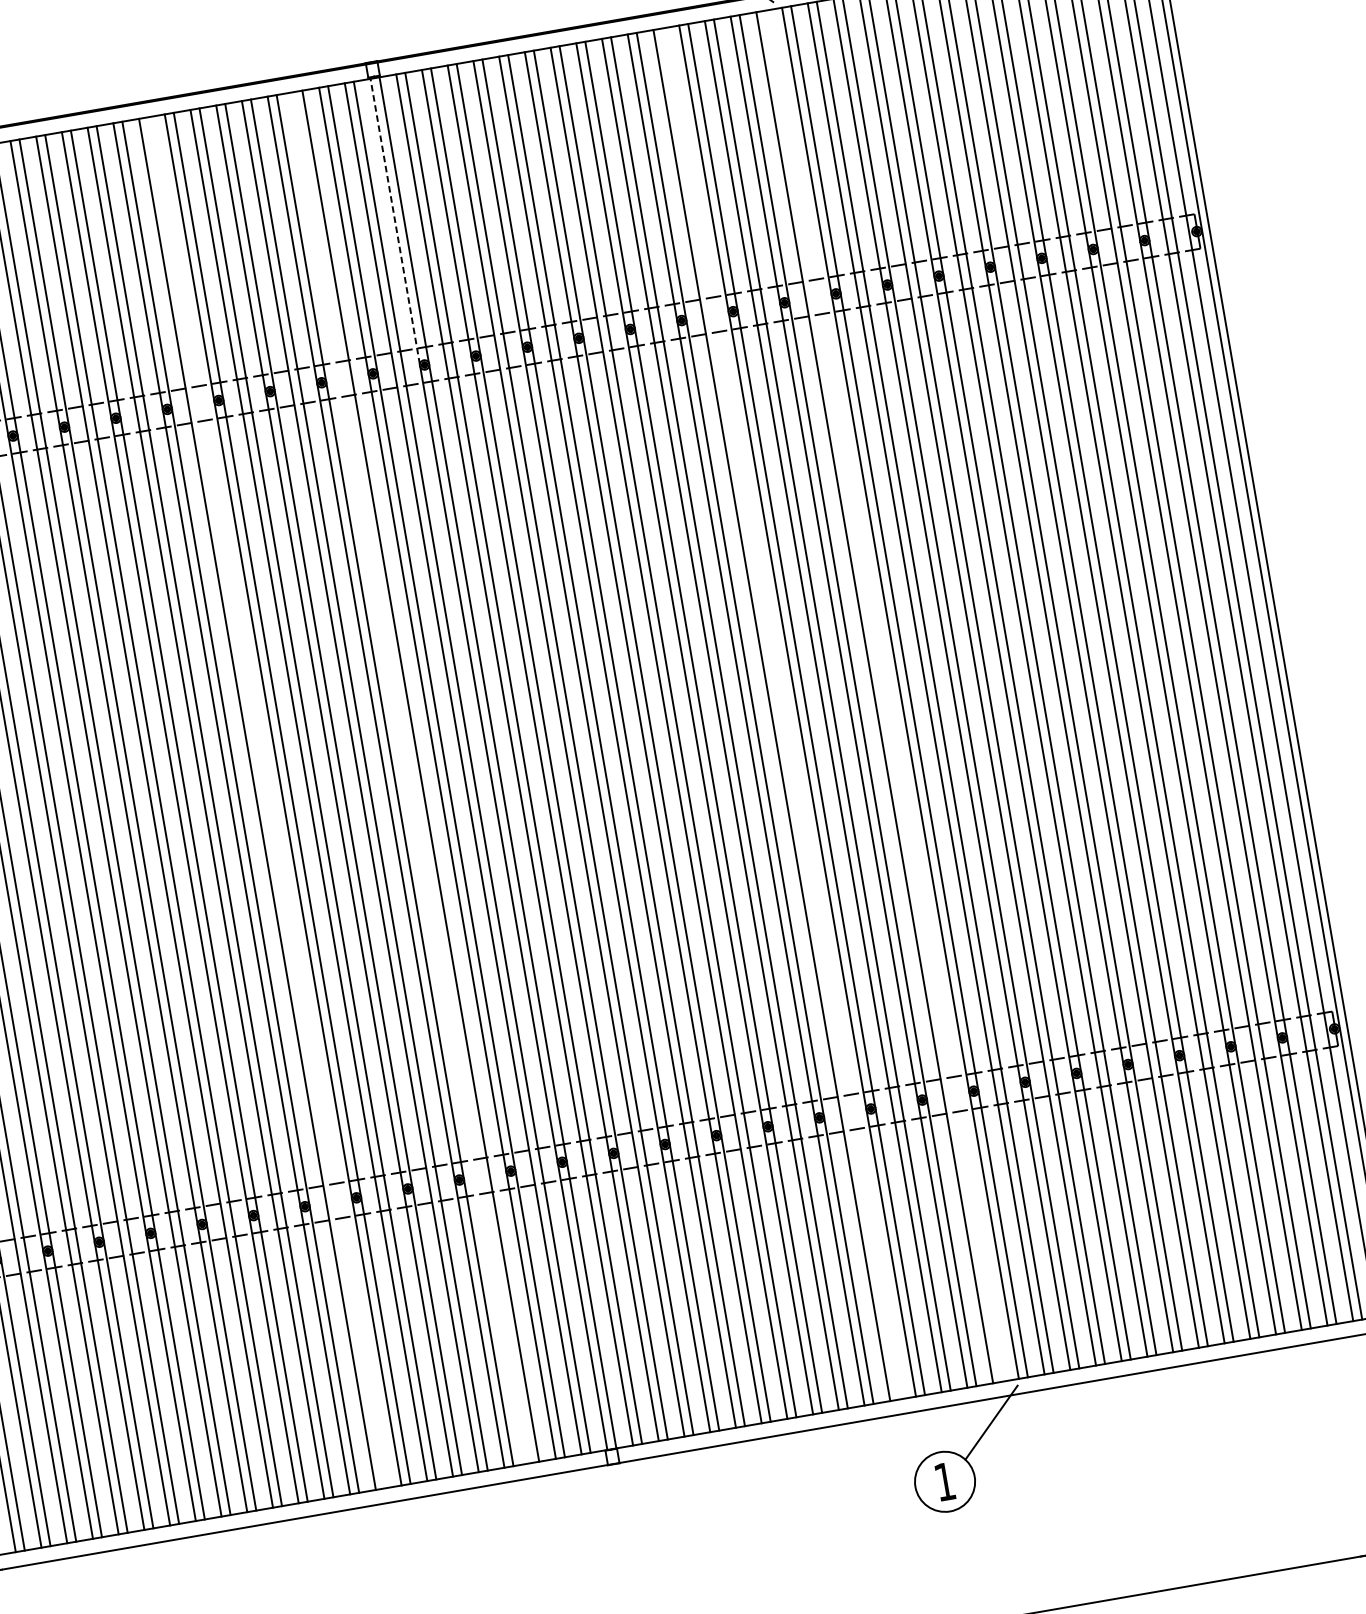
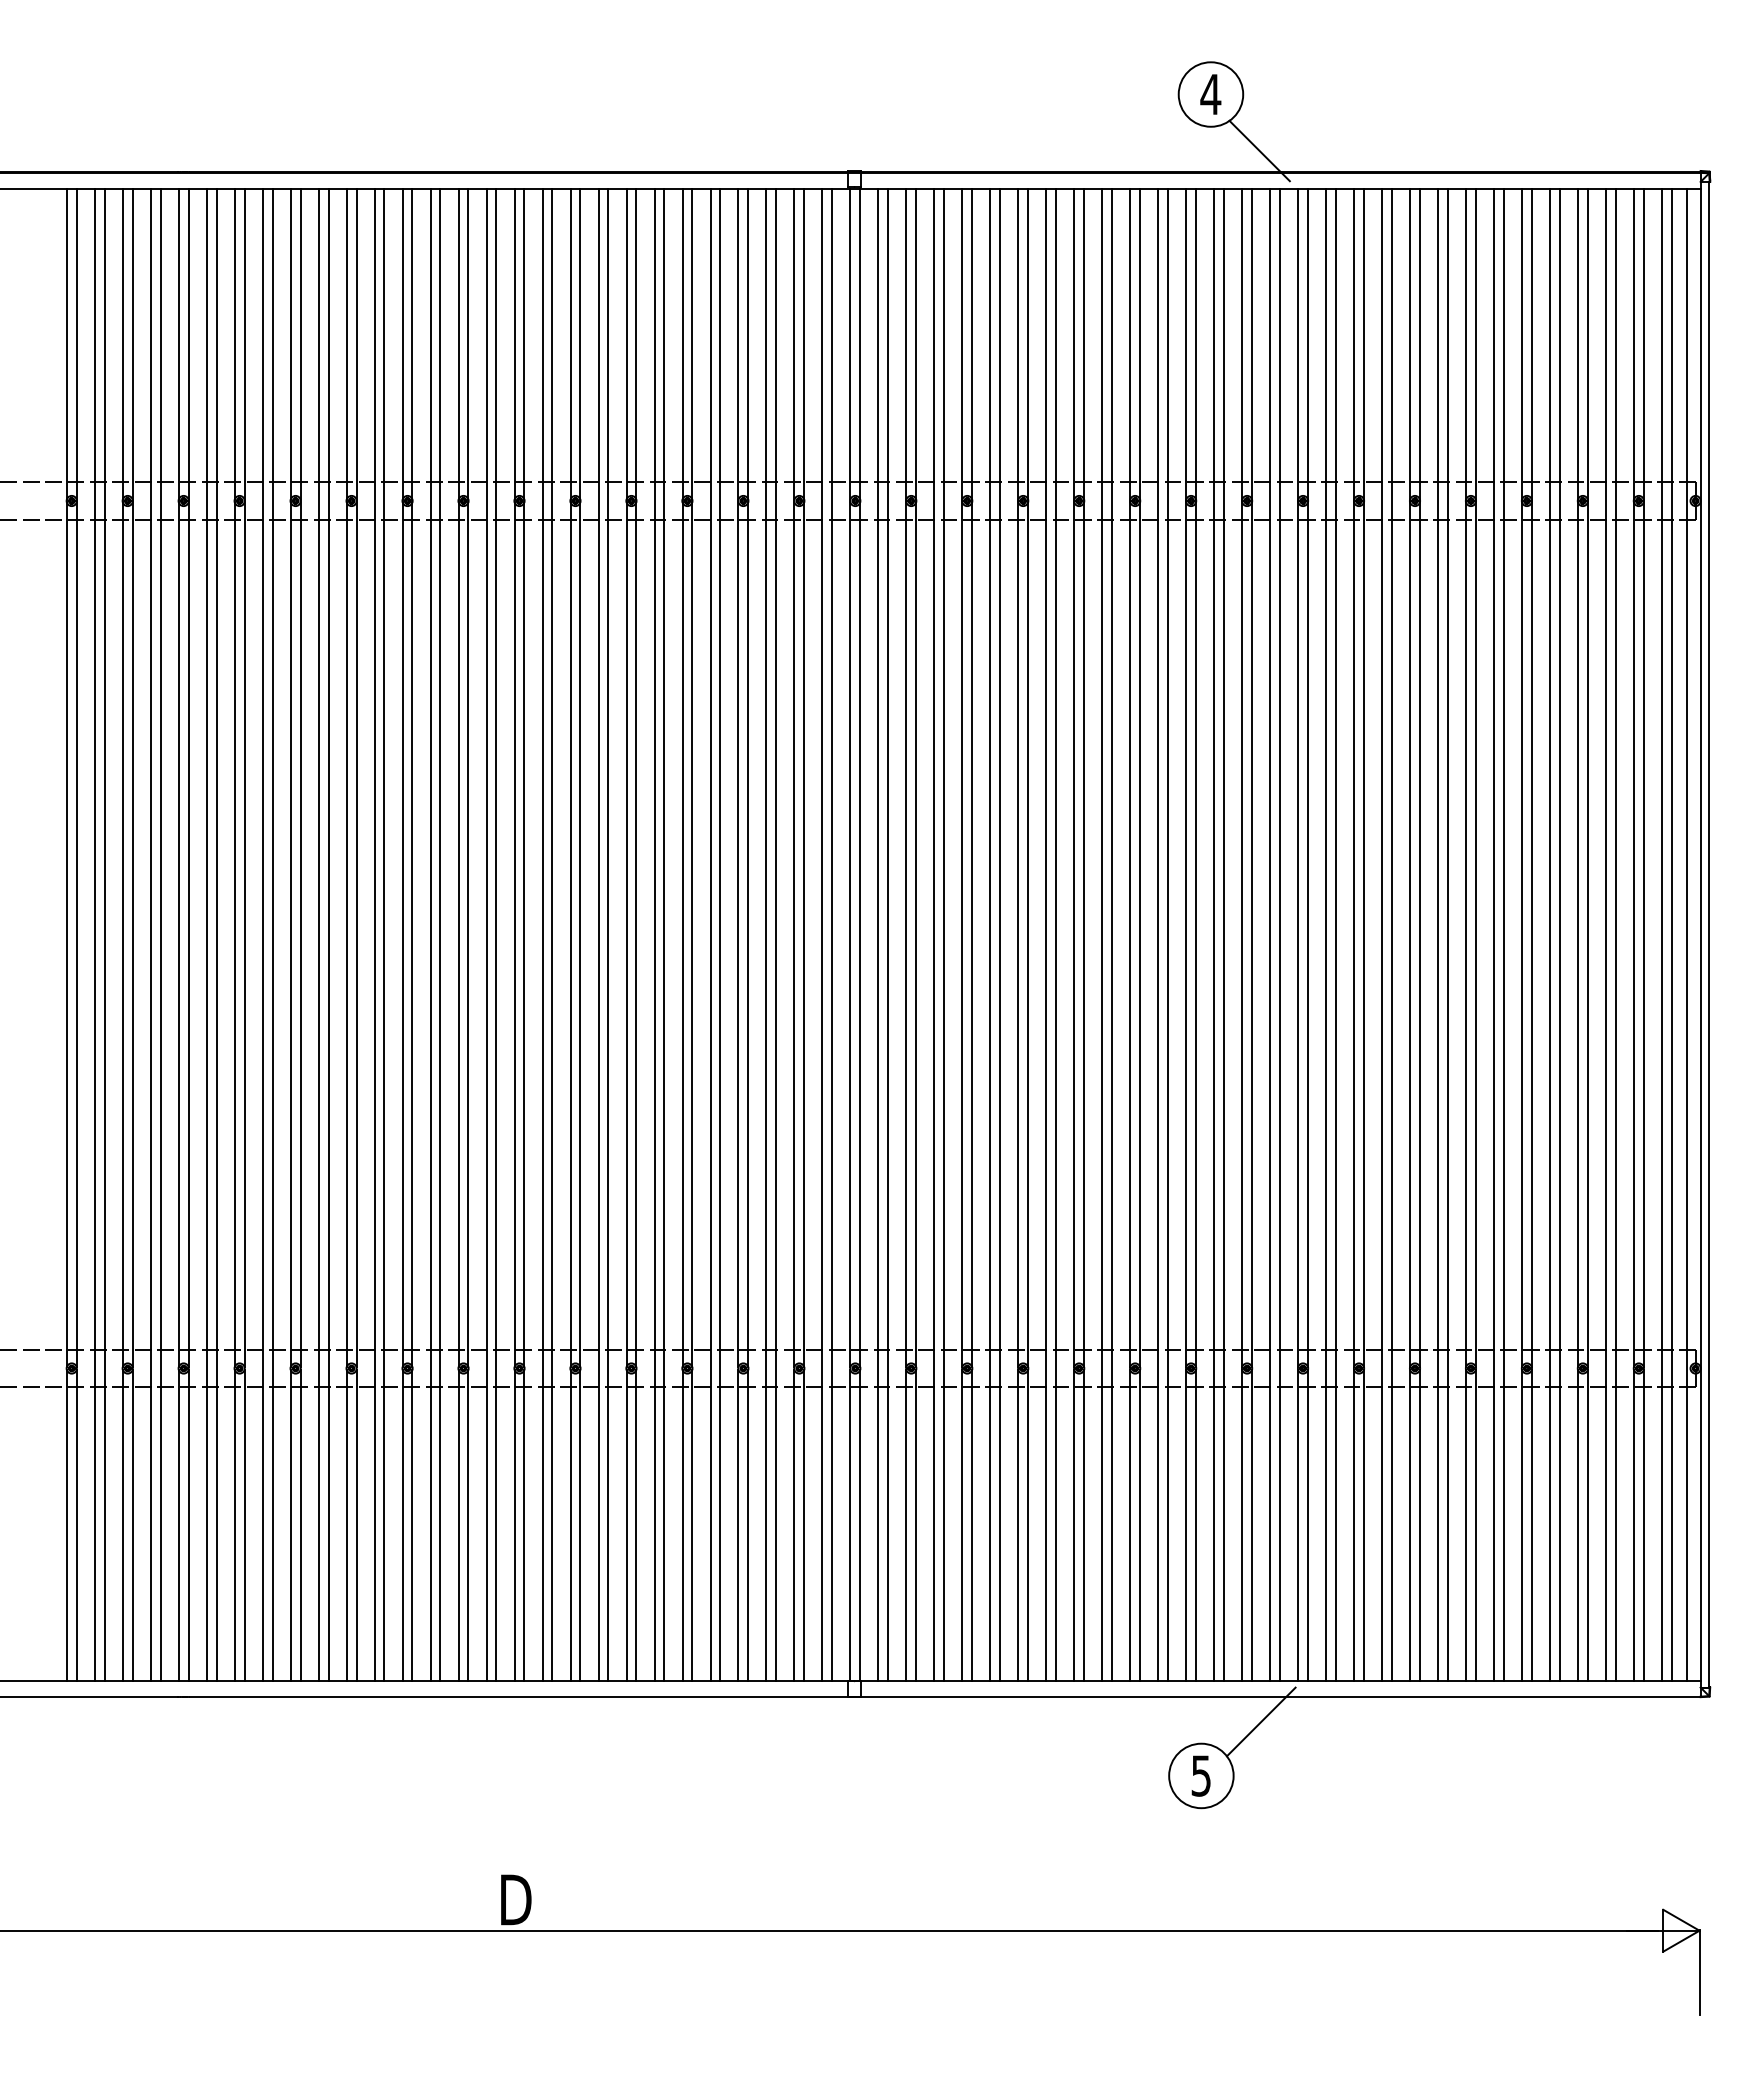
line: (395, 220) -> (850, 343), dashed -> solid
line: (883, 696) -> (1279, 934), added
line: (781, 713) -> (1168, 934), added
line: (411, 777) -> (766, 934), added
line: (266, 802) -> (608, 934), added
text: (944, 1481) -> (1200, 1775), 1 -> 5

